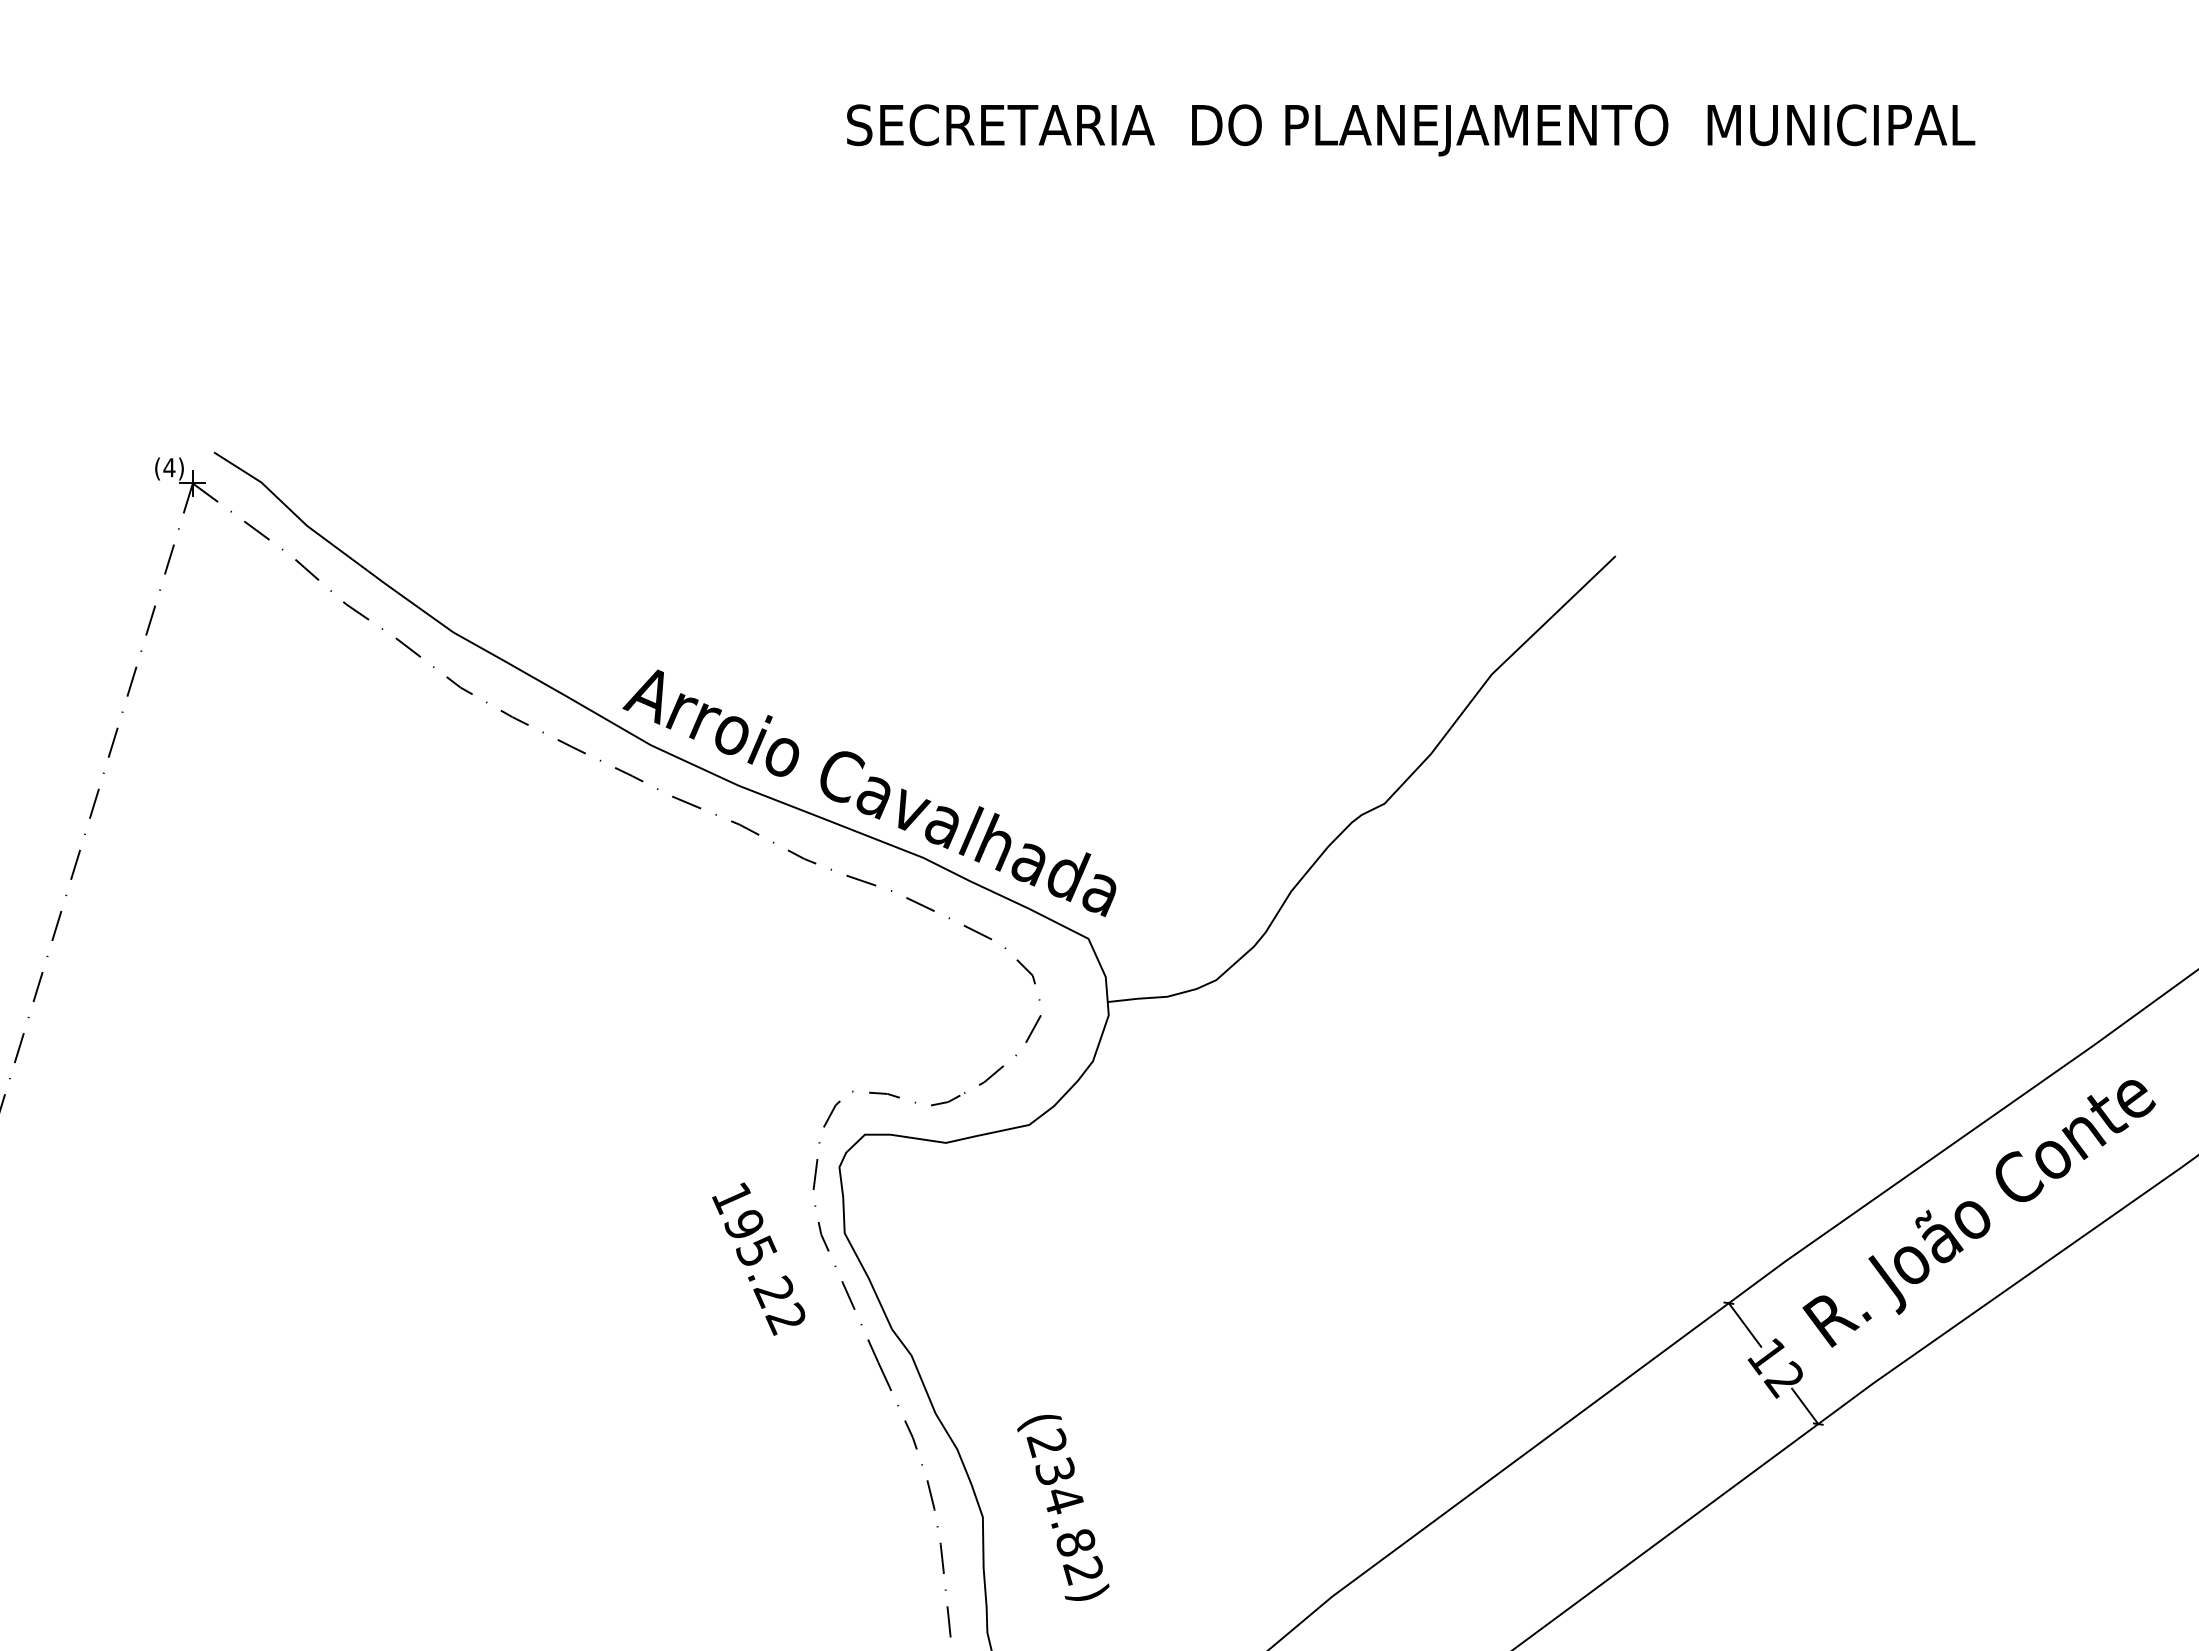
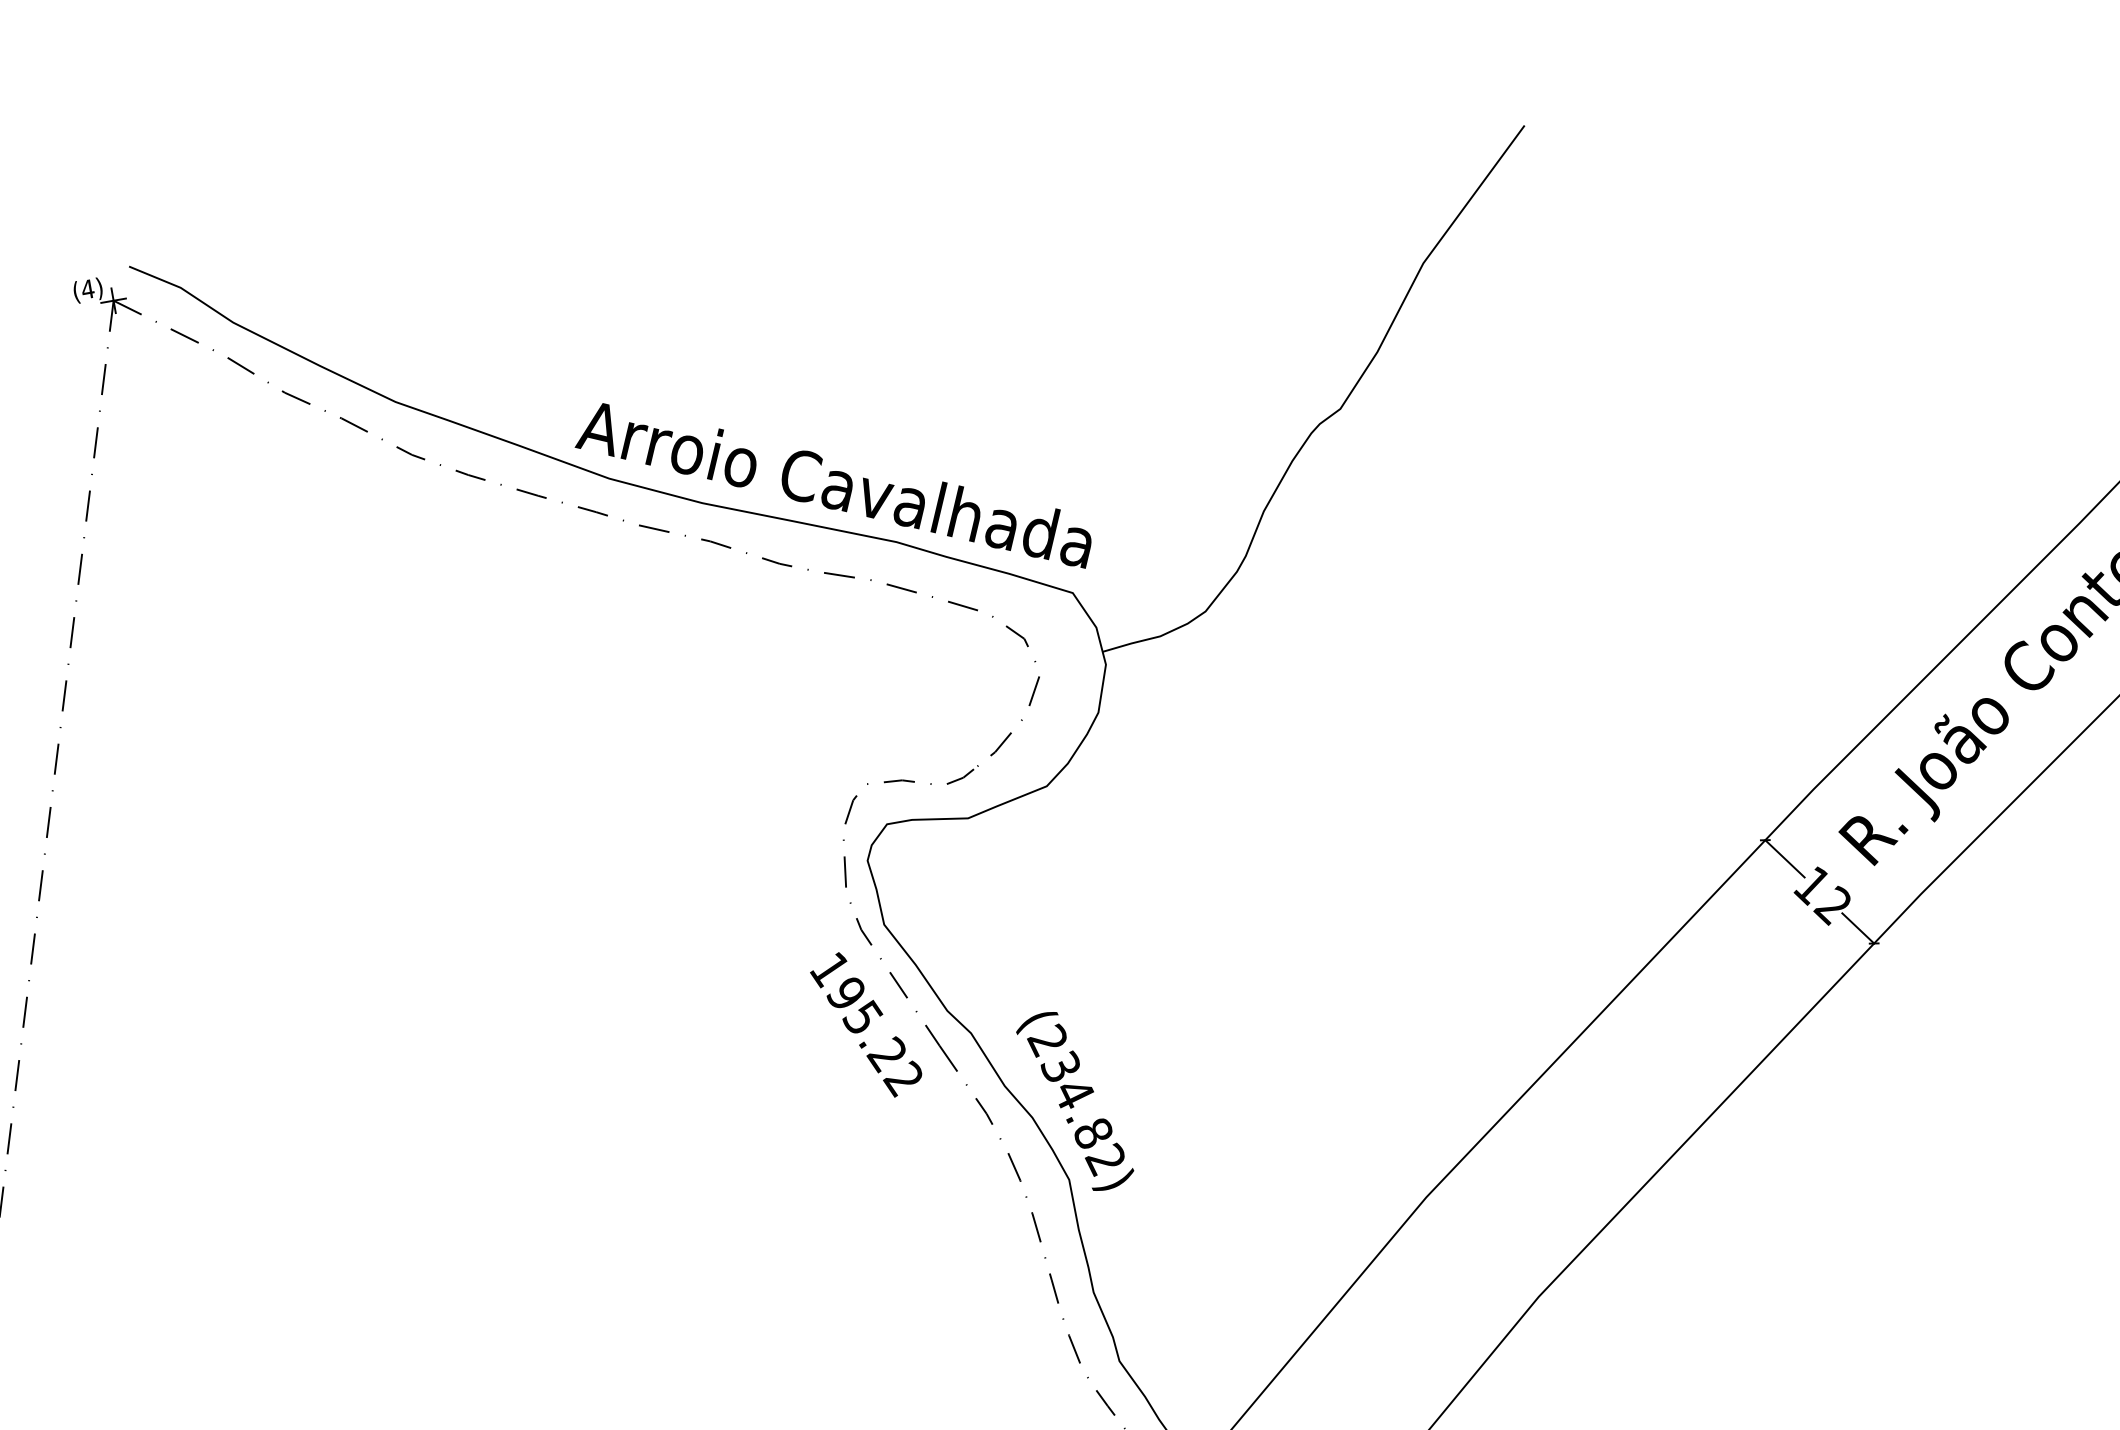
text: (758, 1258) -> (866, 1024), moved
text: (1063, 1507) -> (1075, 1101), moved

